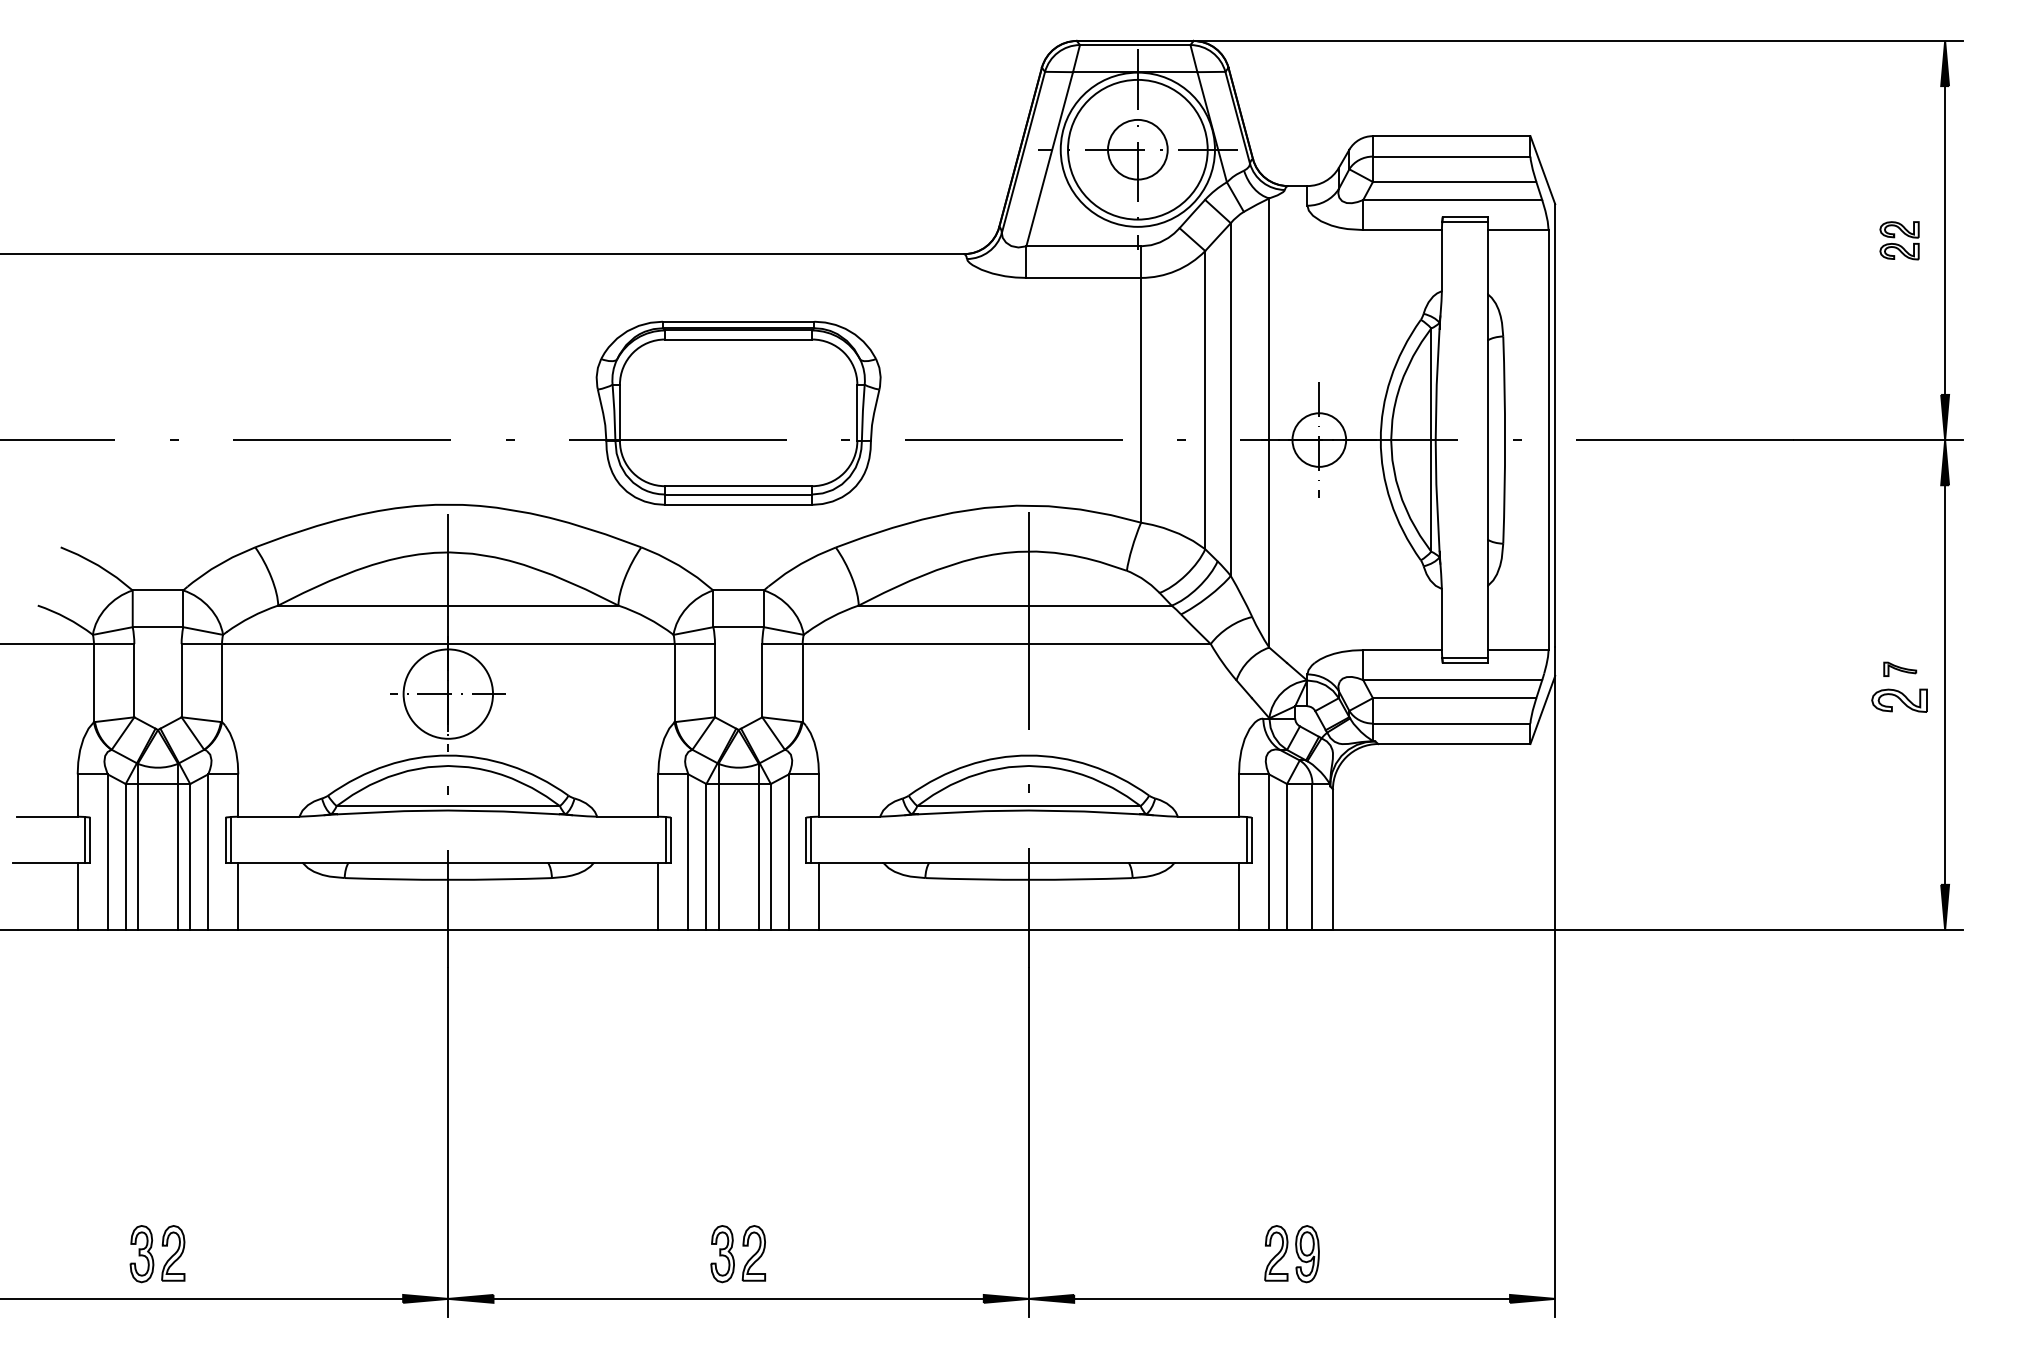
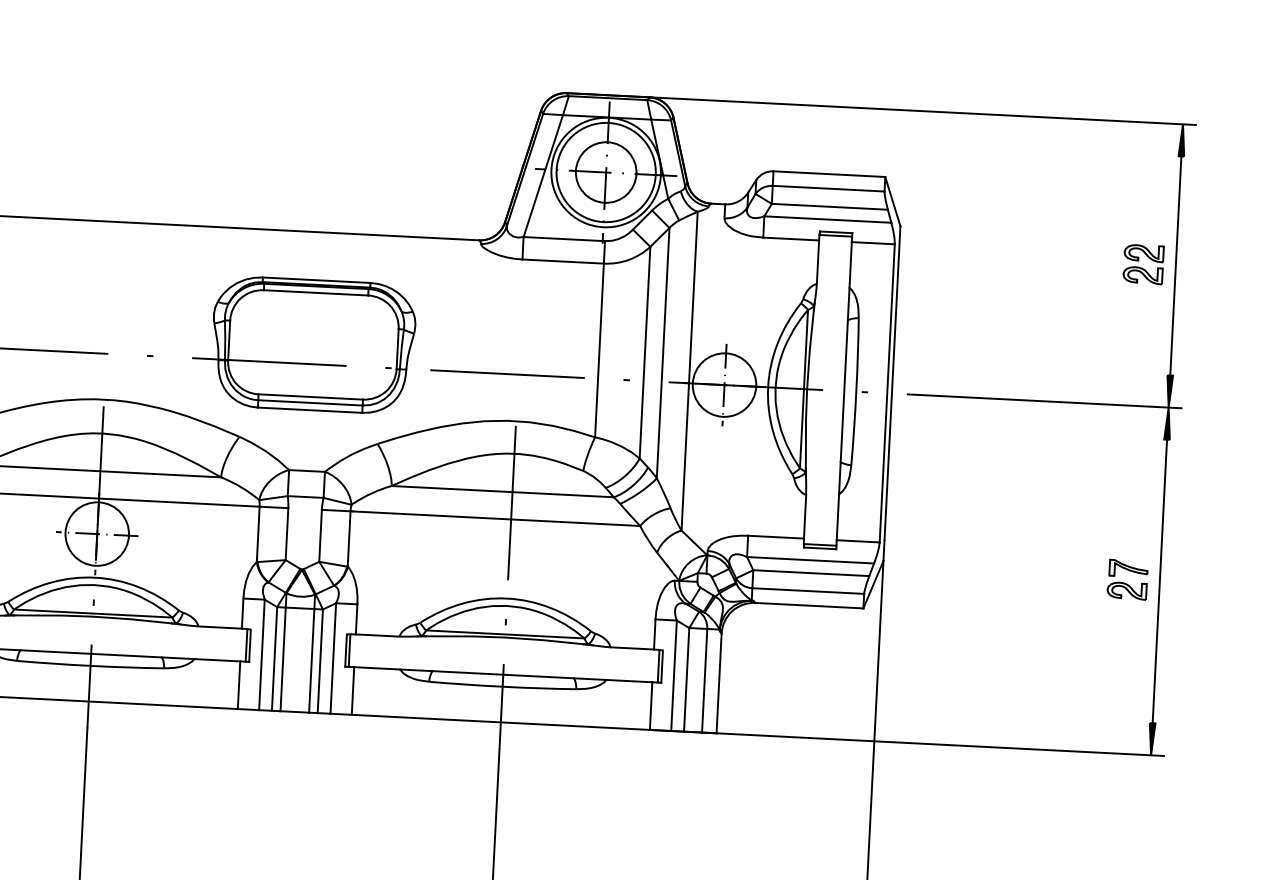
circle: (1137, 149) -> (605, 172), size x1.43
part: (1899, 240) -> (1143, 264), size x1.43
circle: (1319, 439) -> (724, 384), size x1.67
part: (1899, 669) -> (1128, 568), size x1.67

